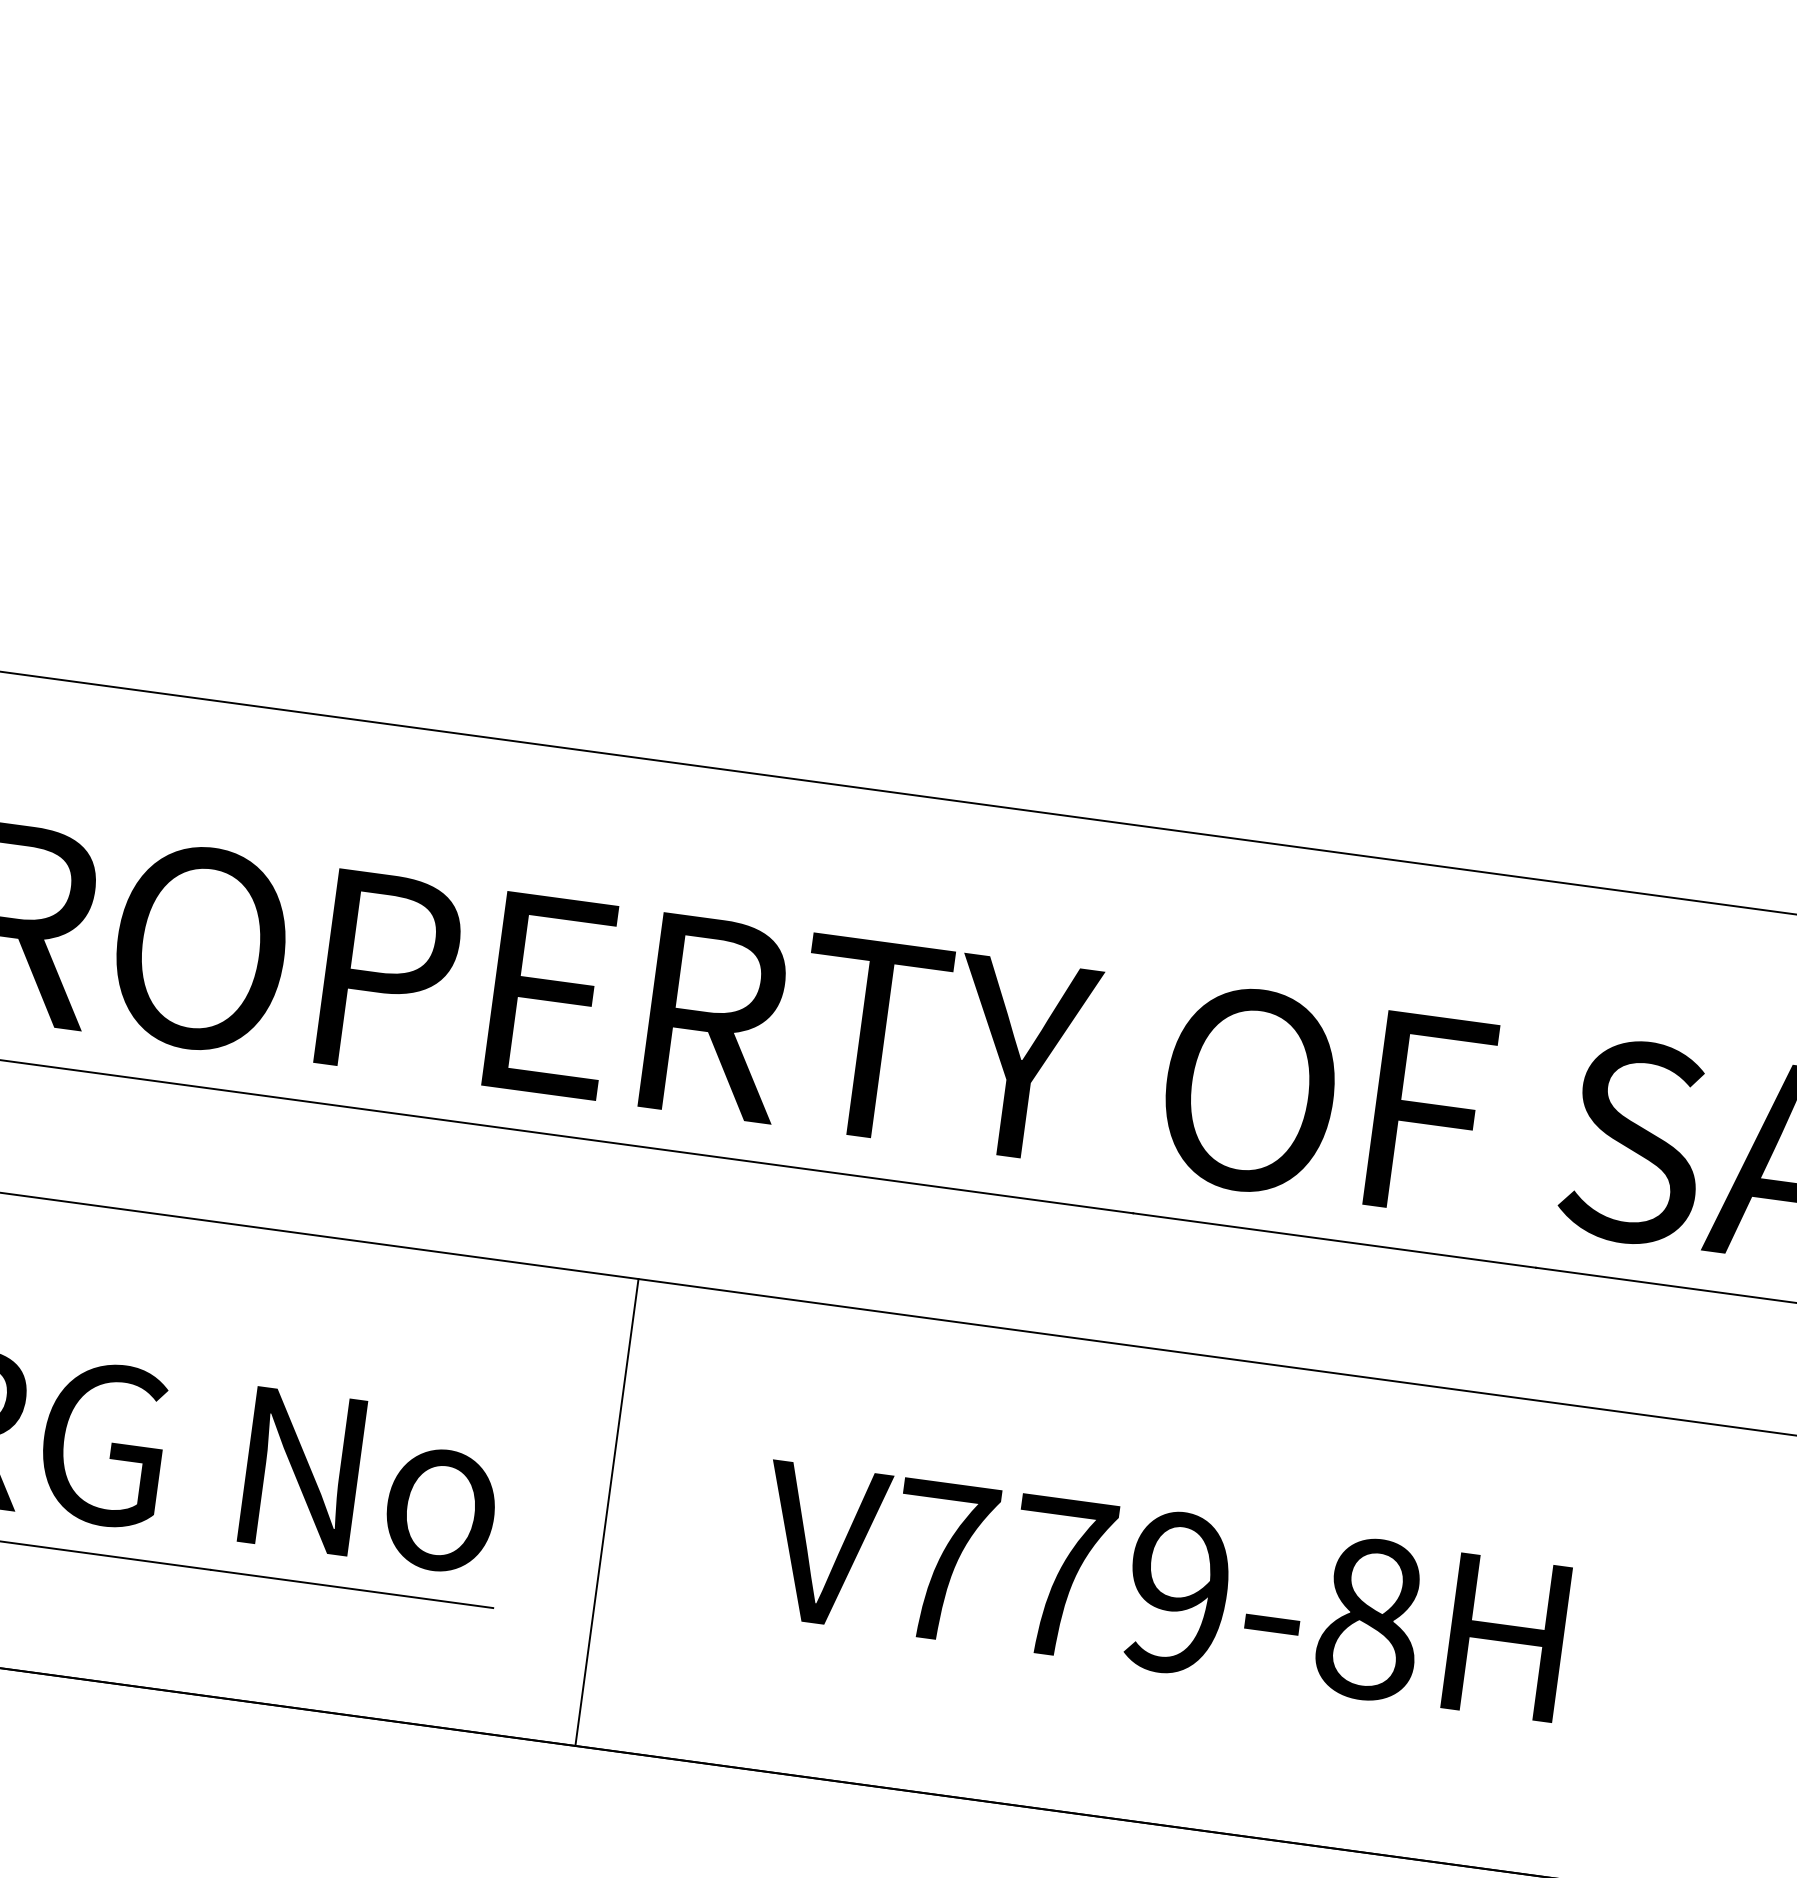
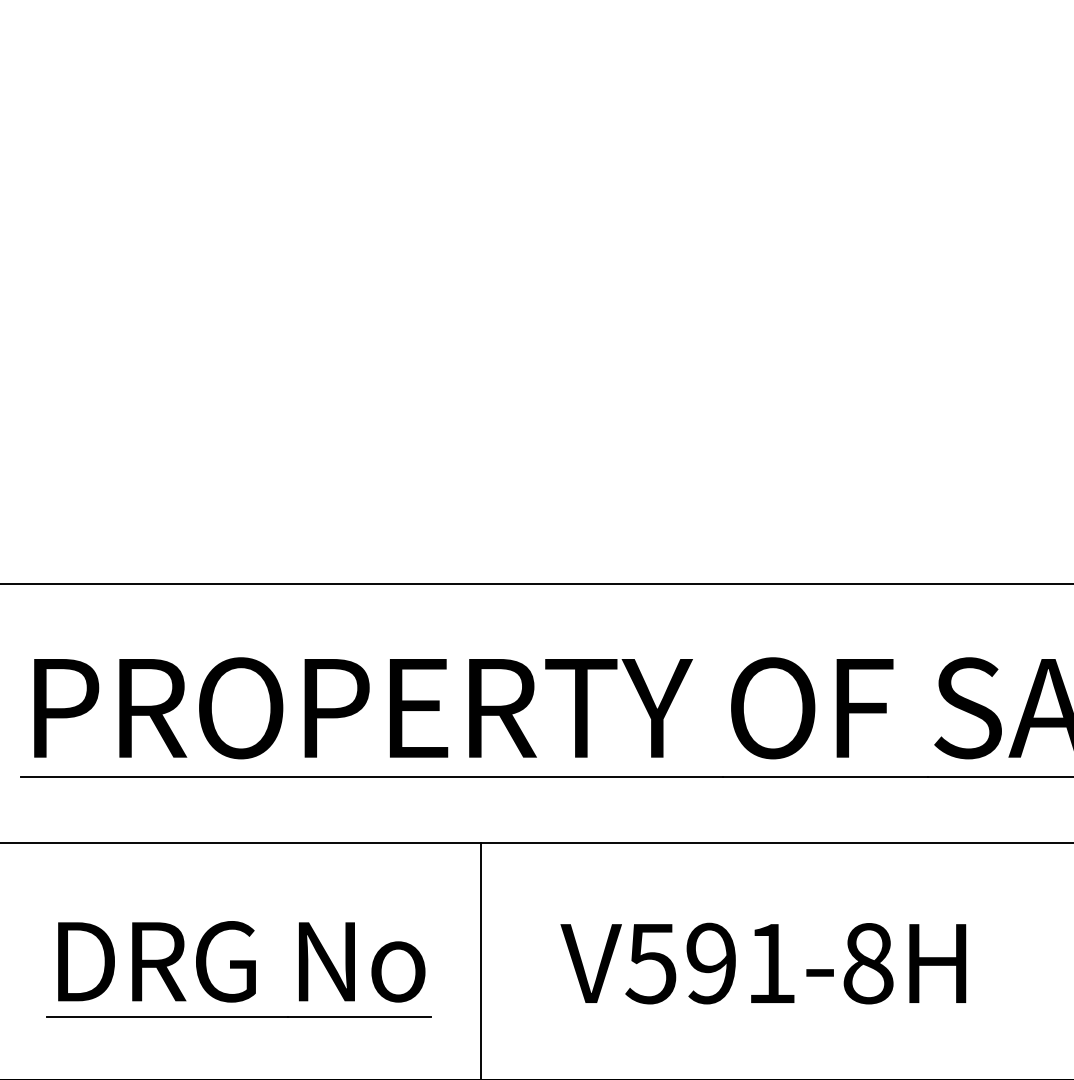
text: (1058, 1576) -> (710, 963), V779-8H -> V591-8H

